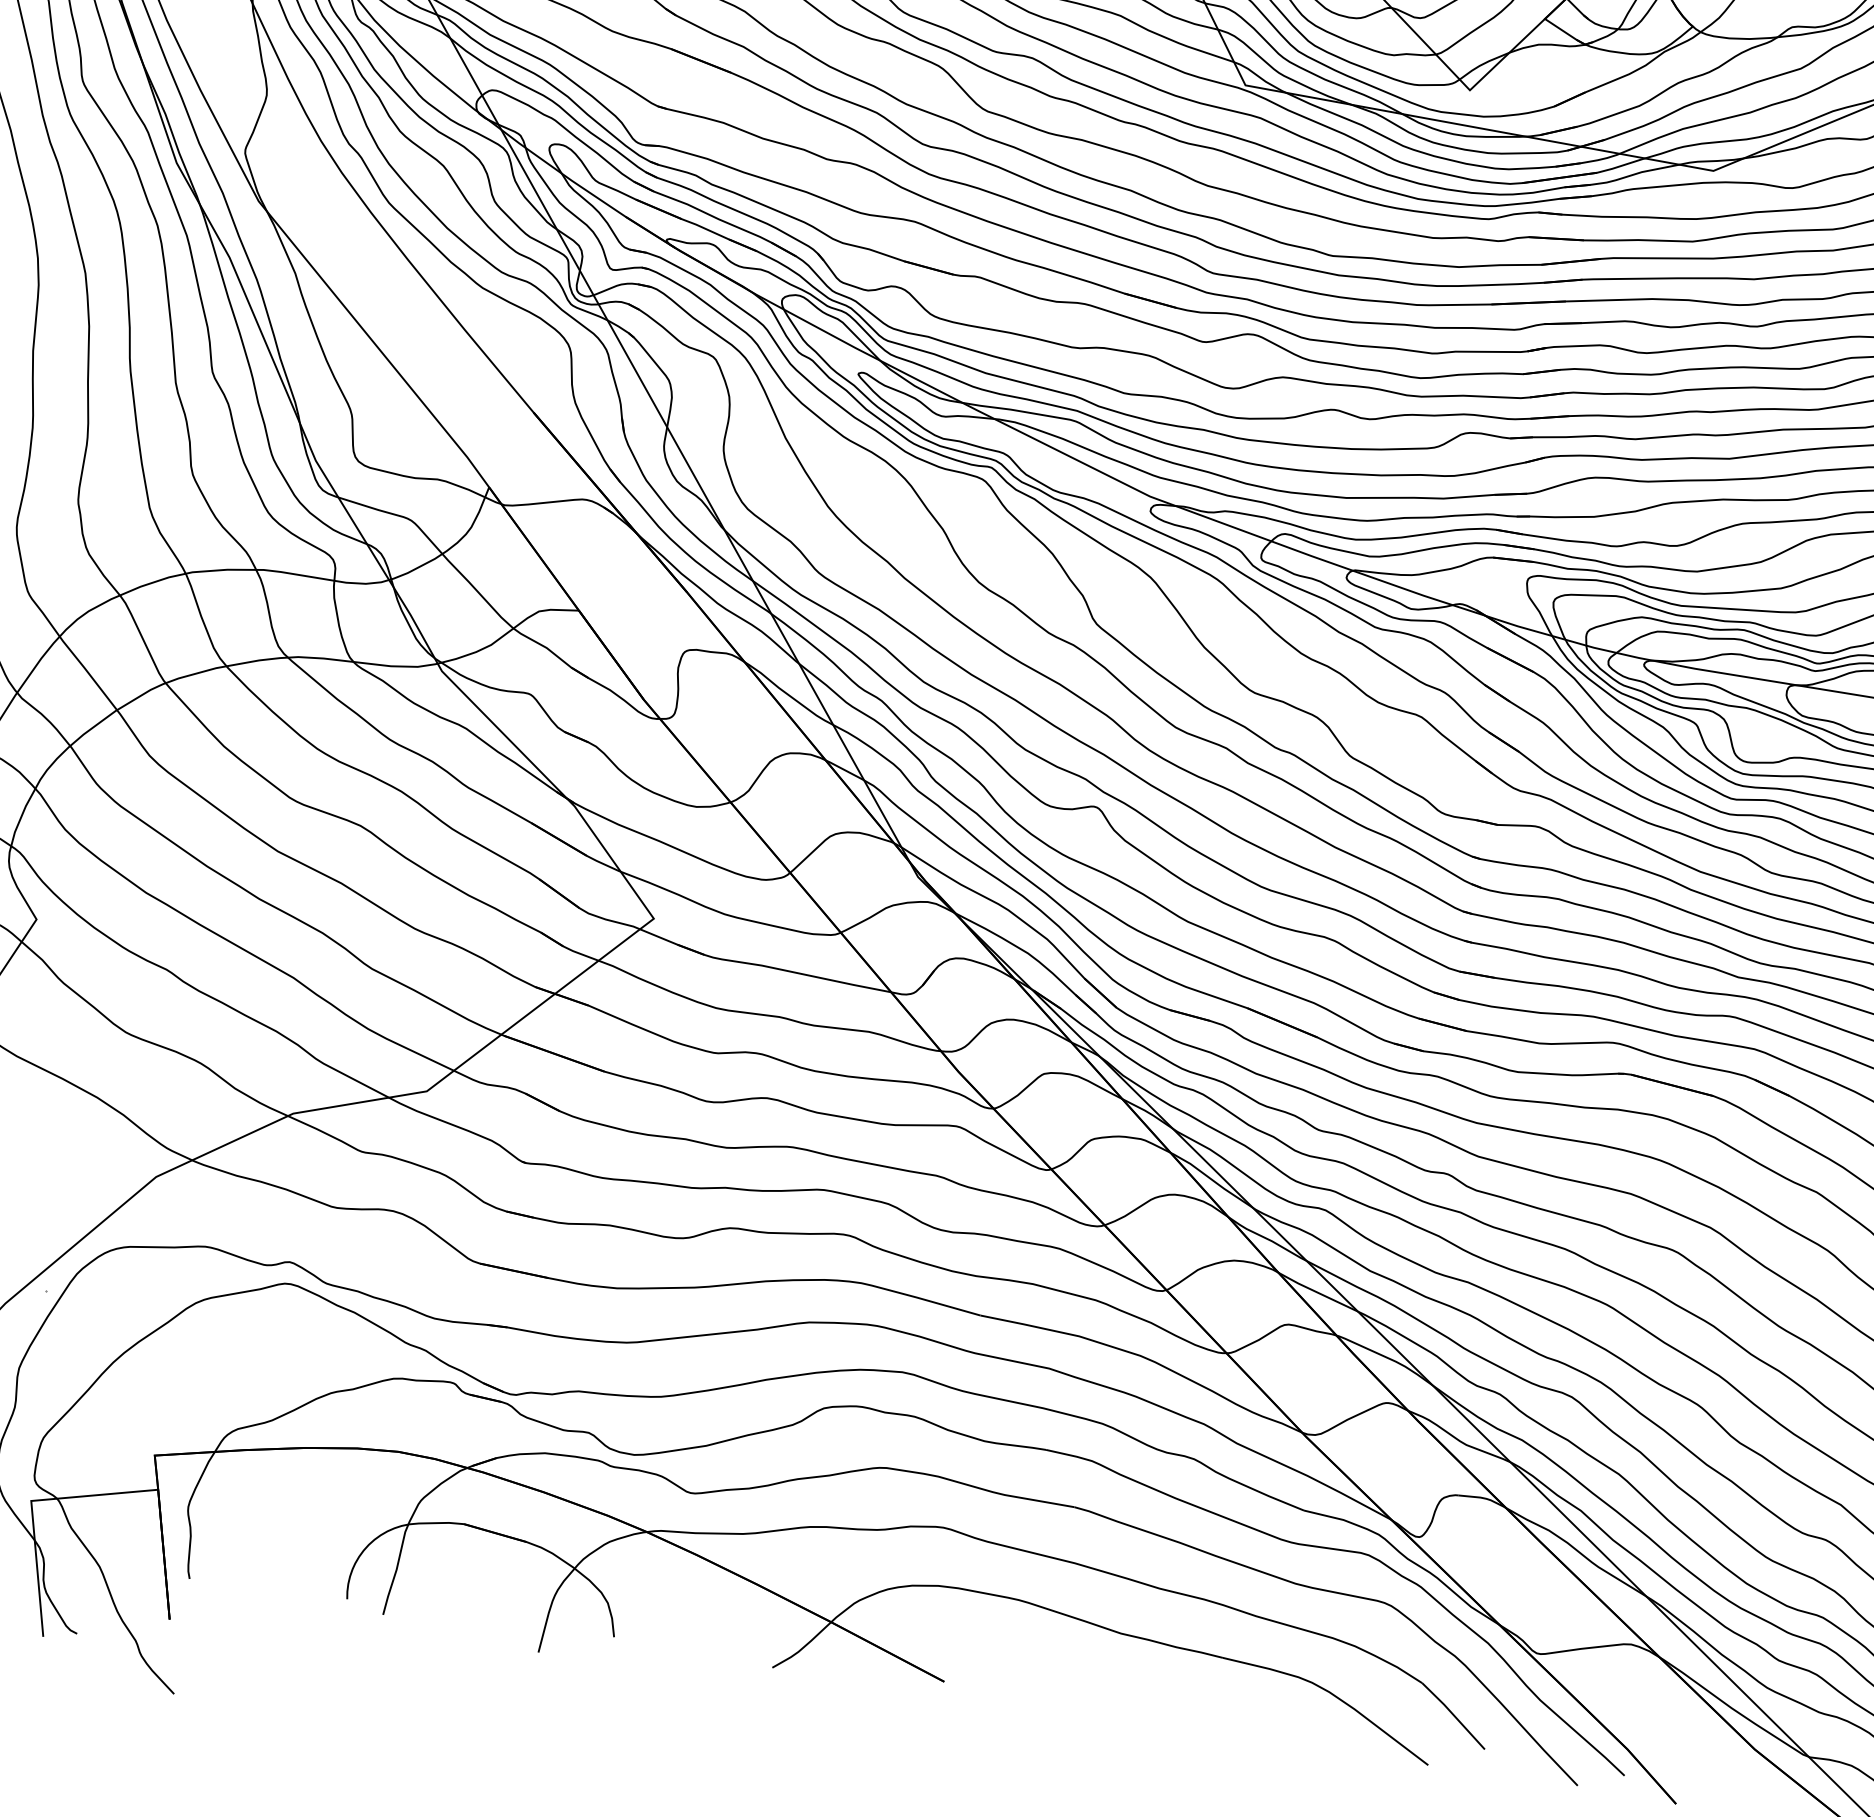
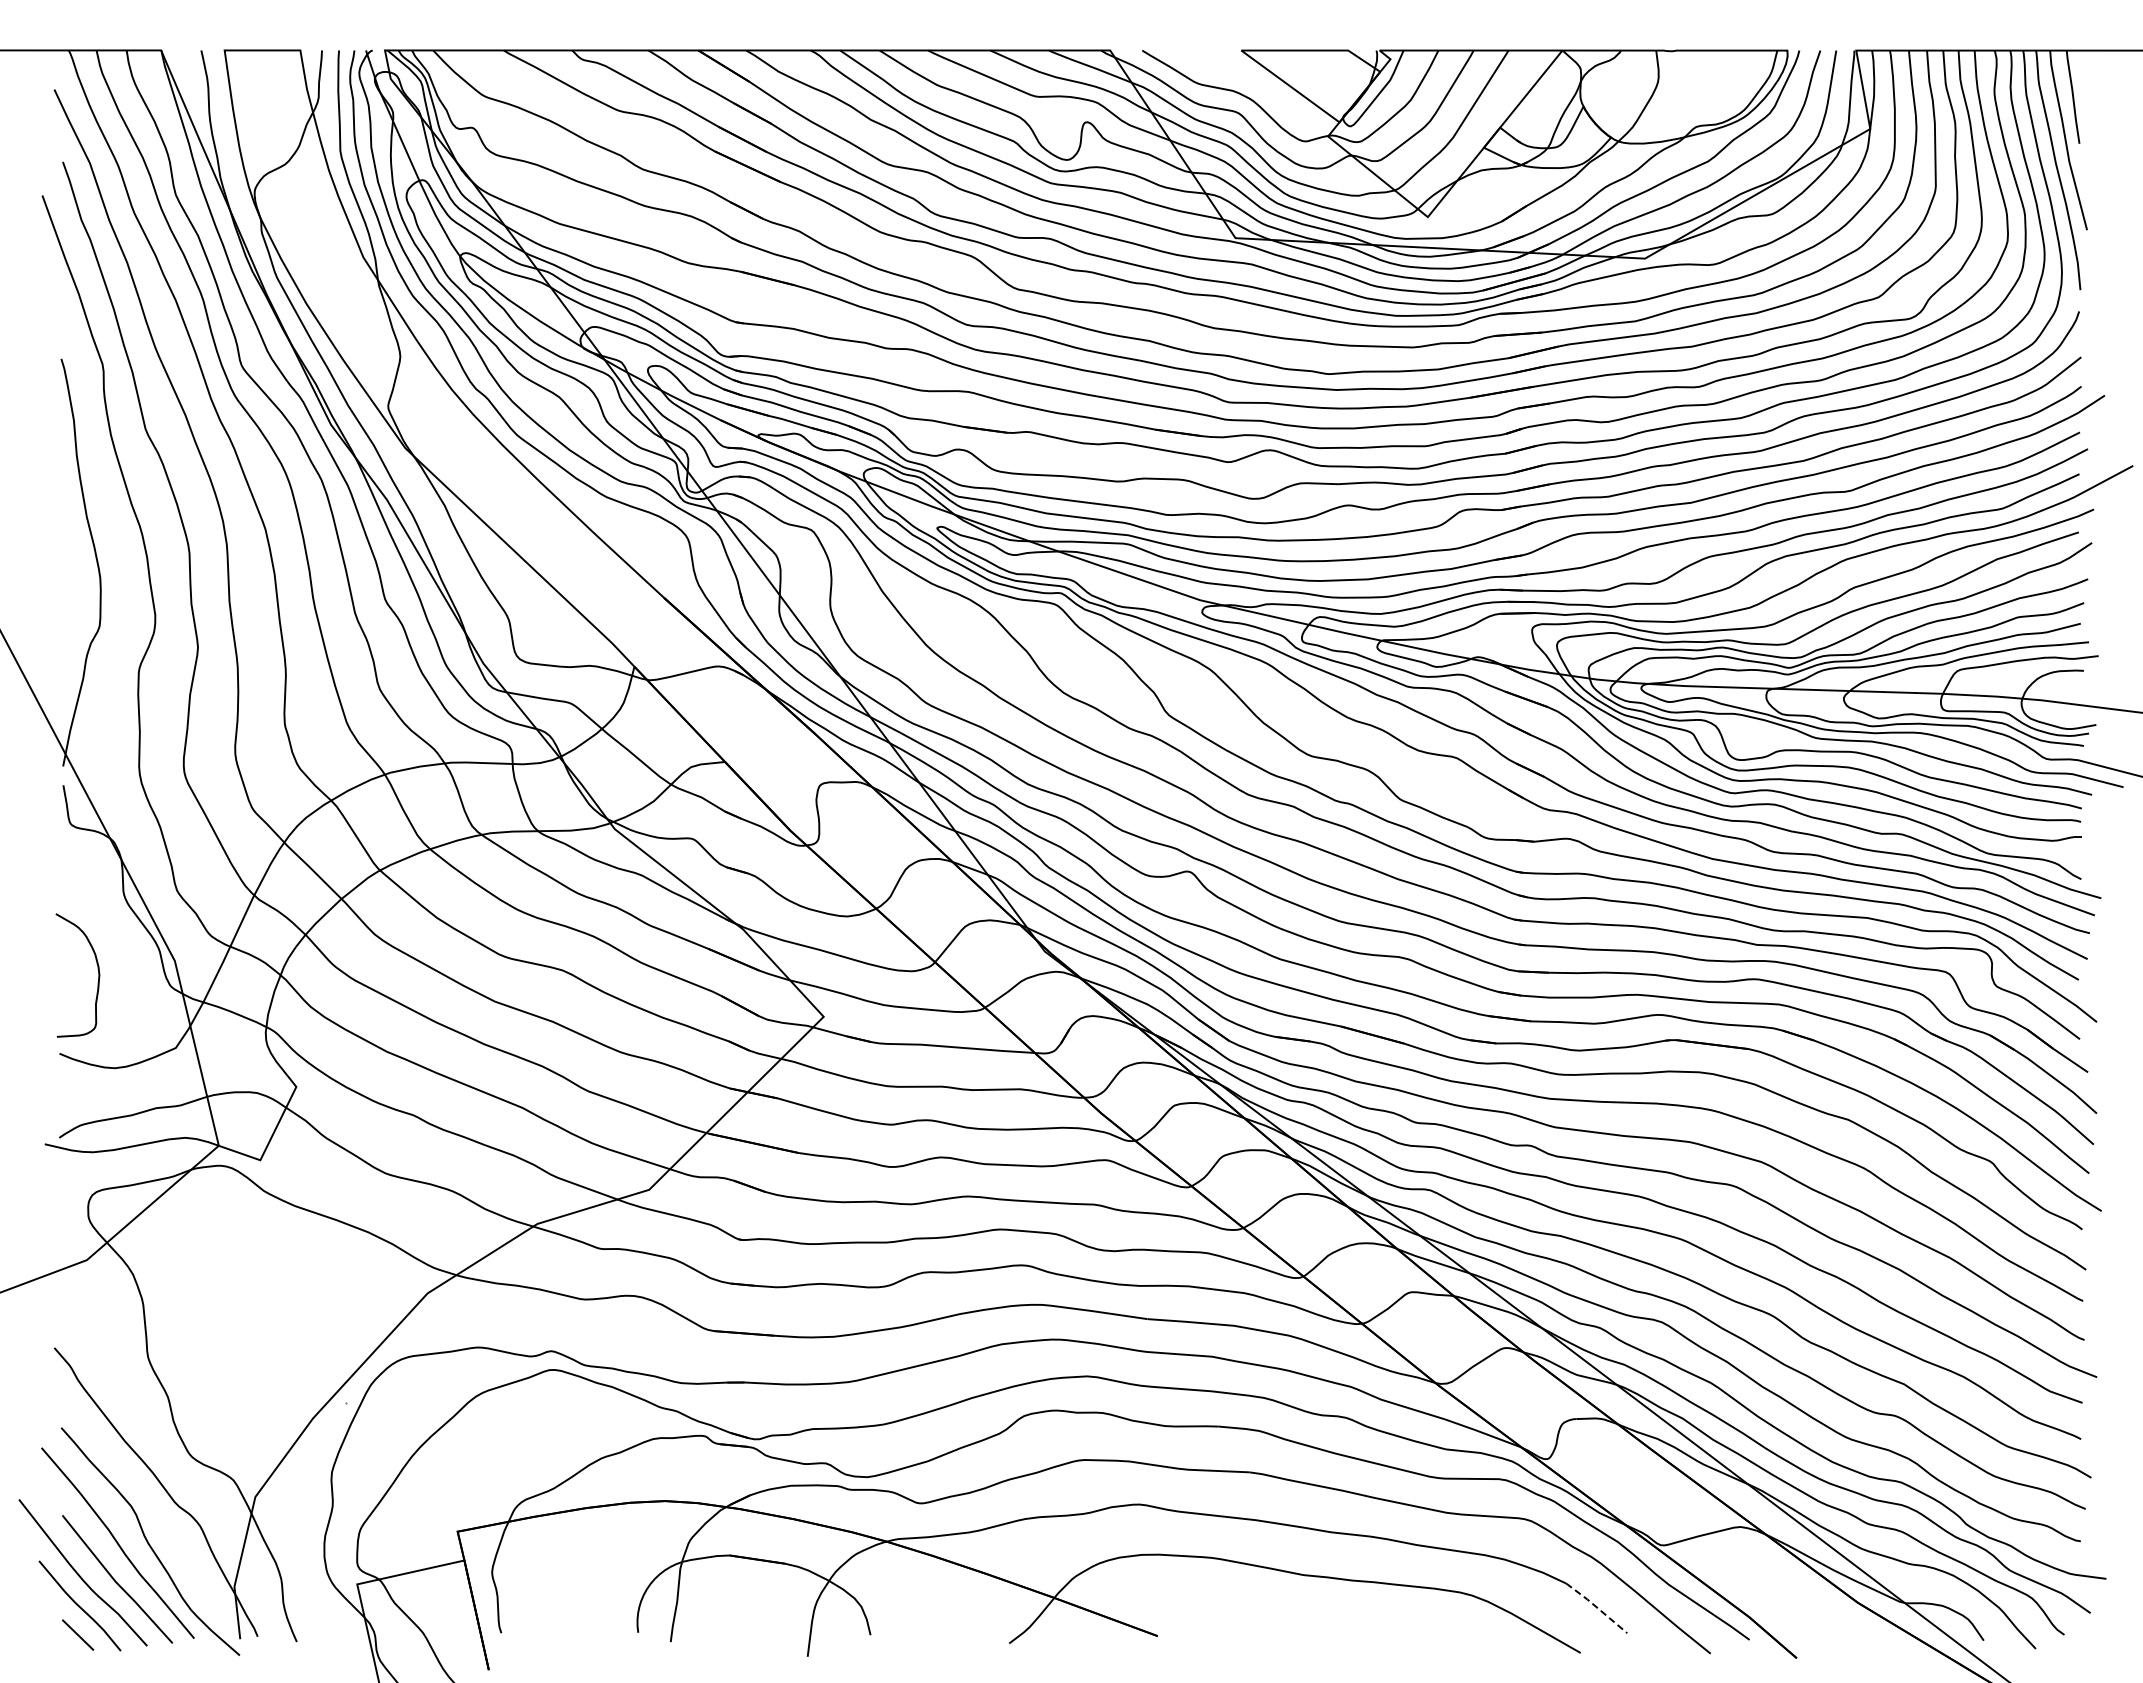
line: (1454, 1715) -> (1597, 1607), solid -> dashed

